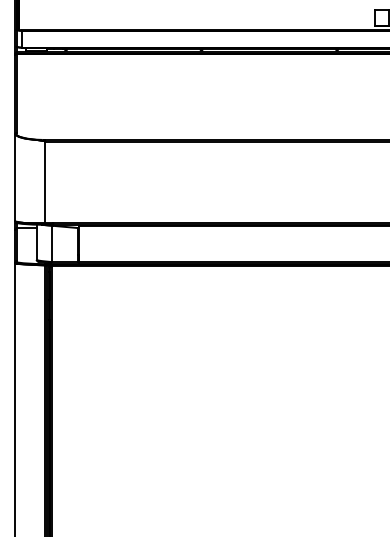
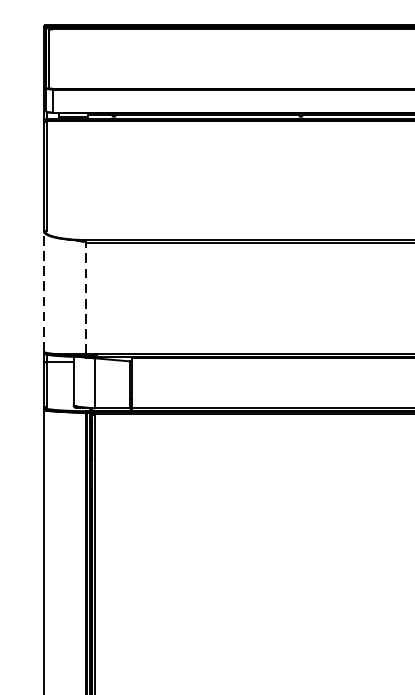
line: (15, 177) -> (44, 291), solid -> dashed
line: (45, 181) -> (85, 297), solid -> dashed

